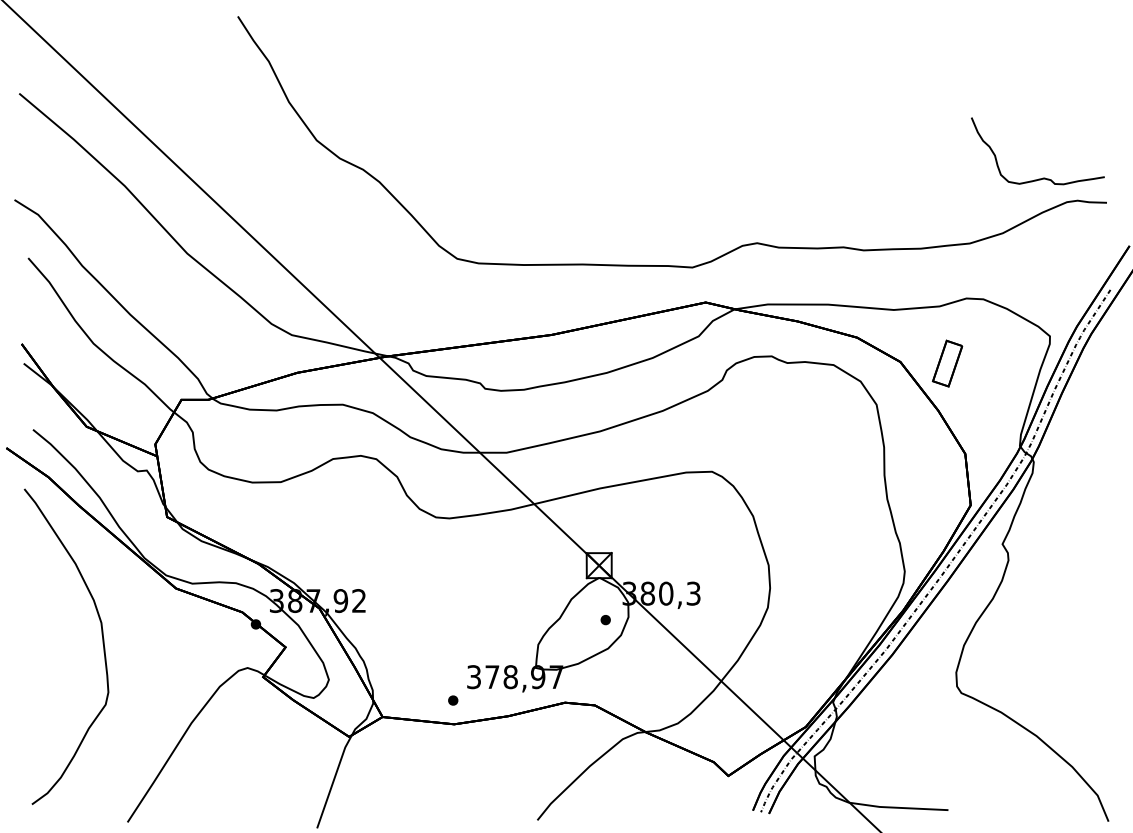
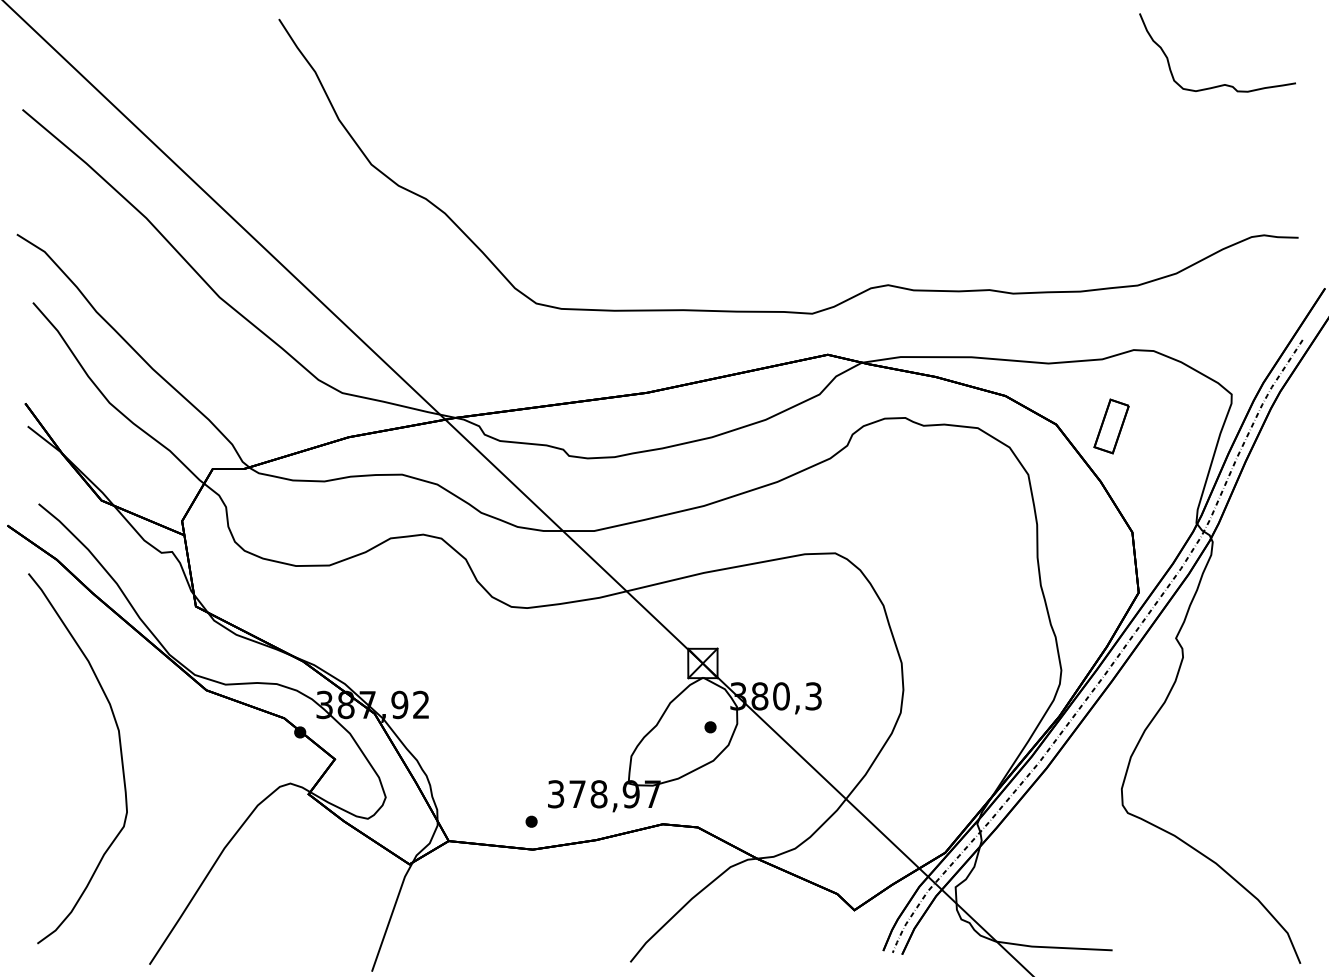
curve: (1042, 177) -> (1222, 83), moved

